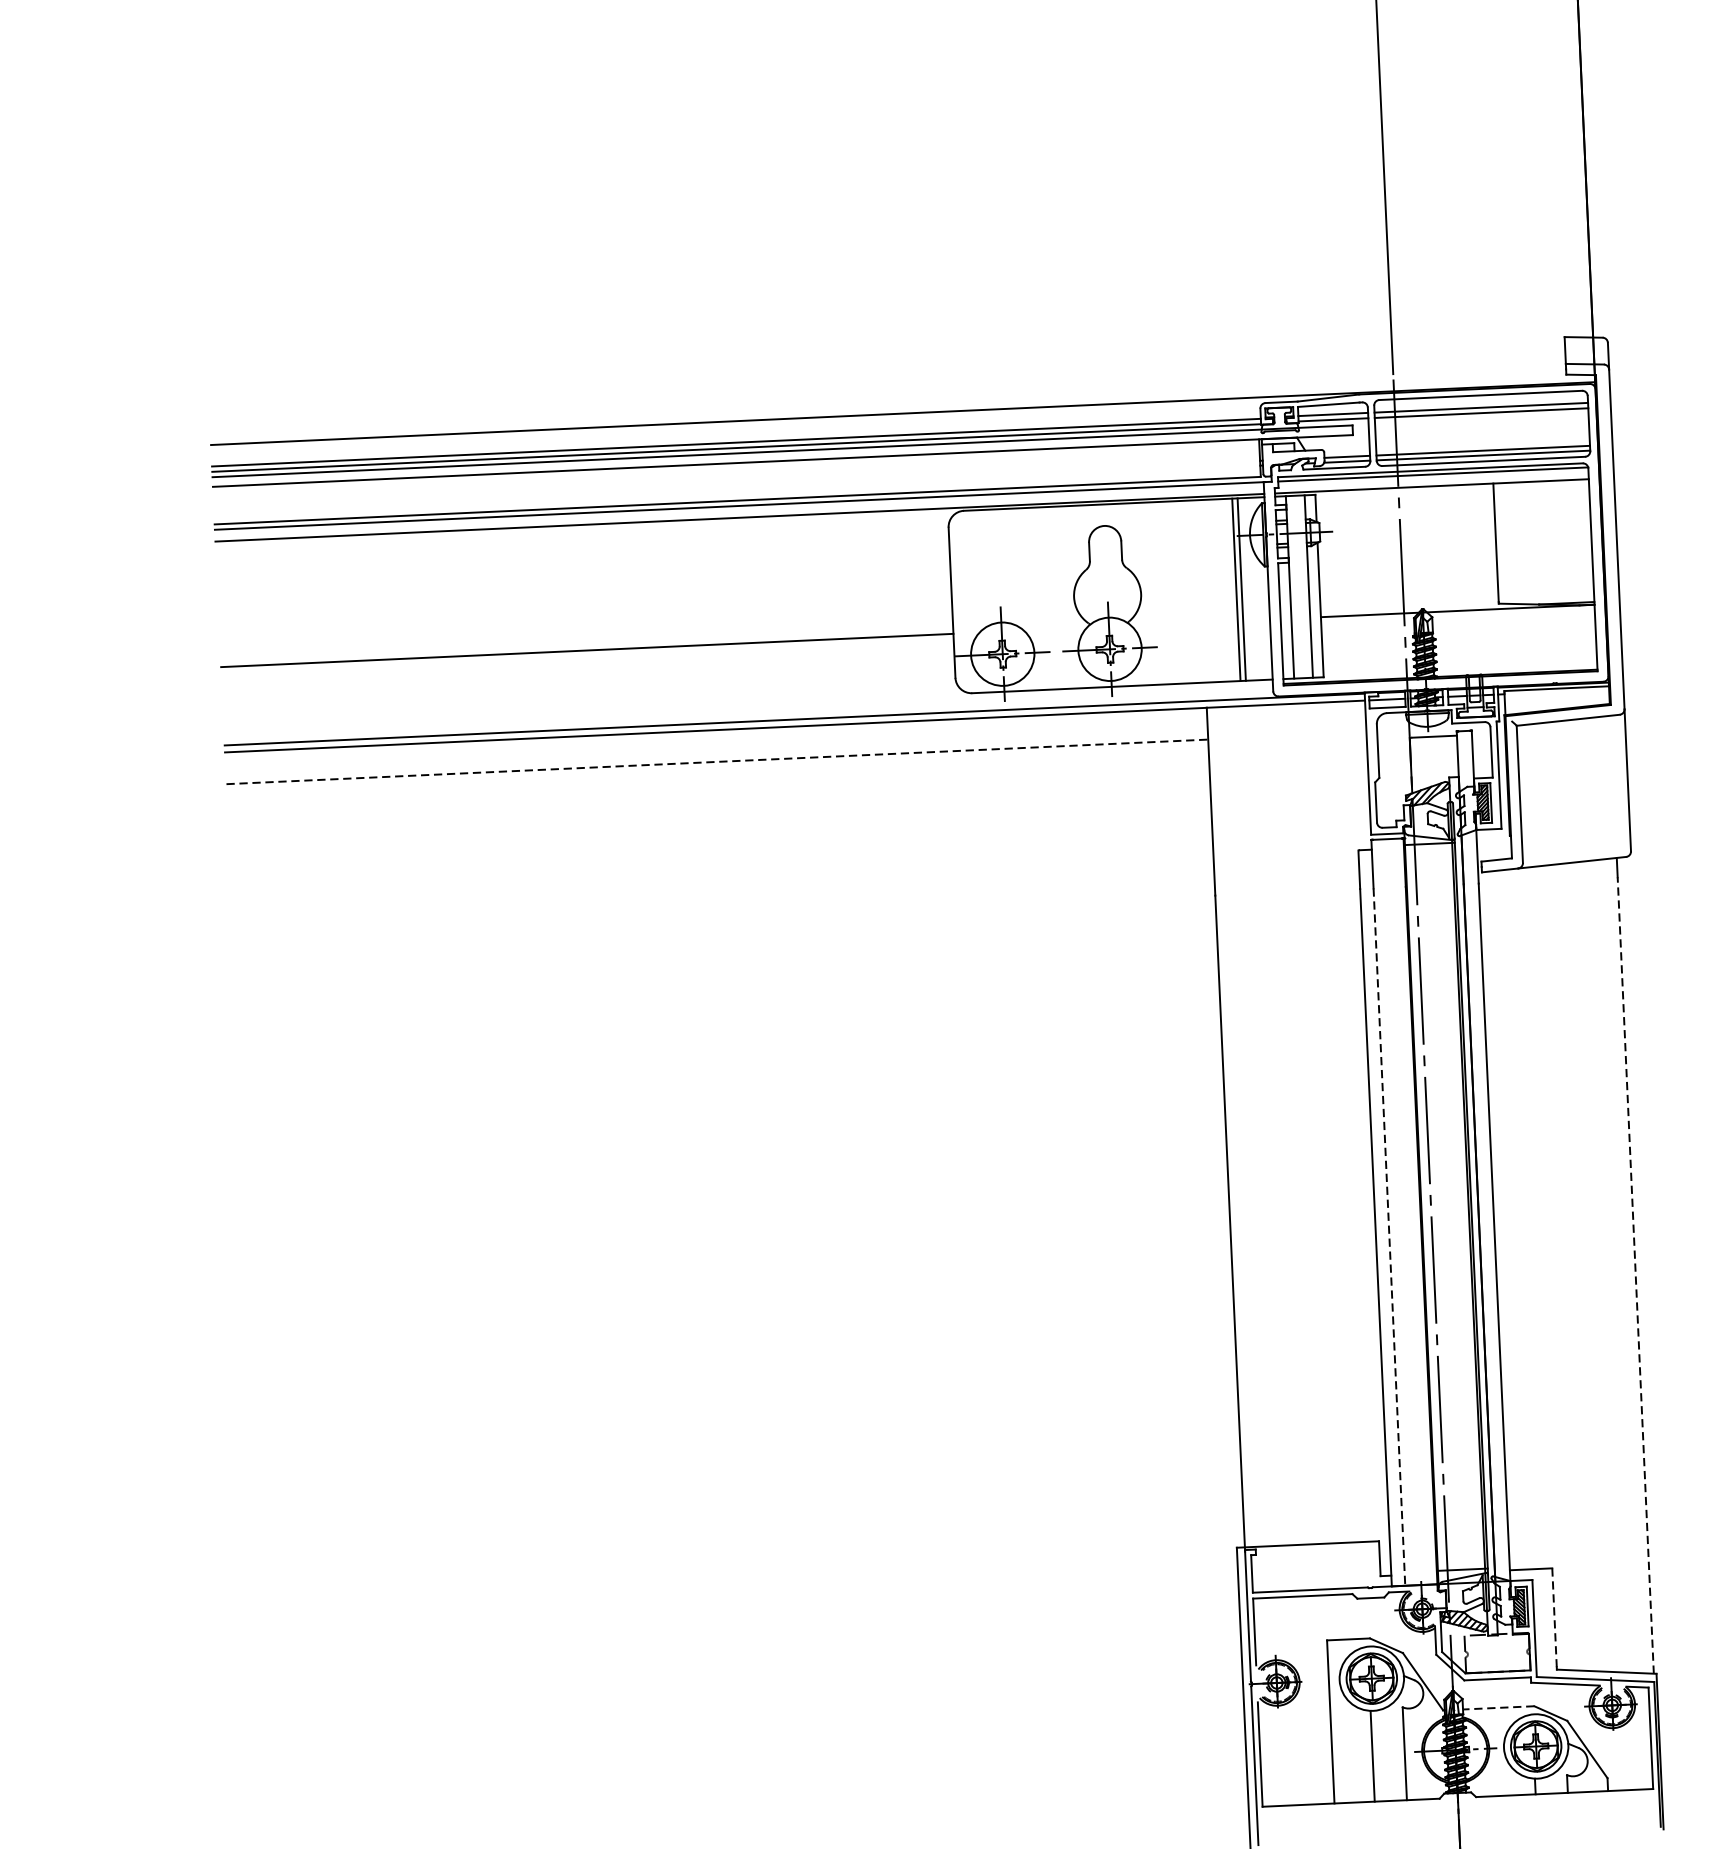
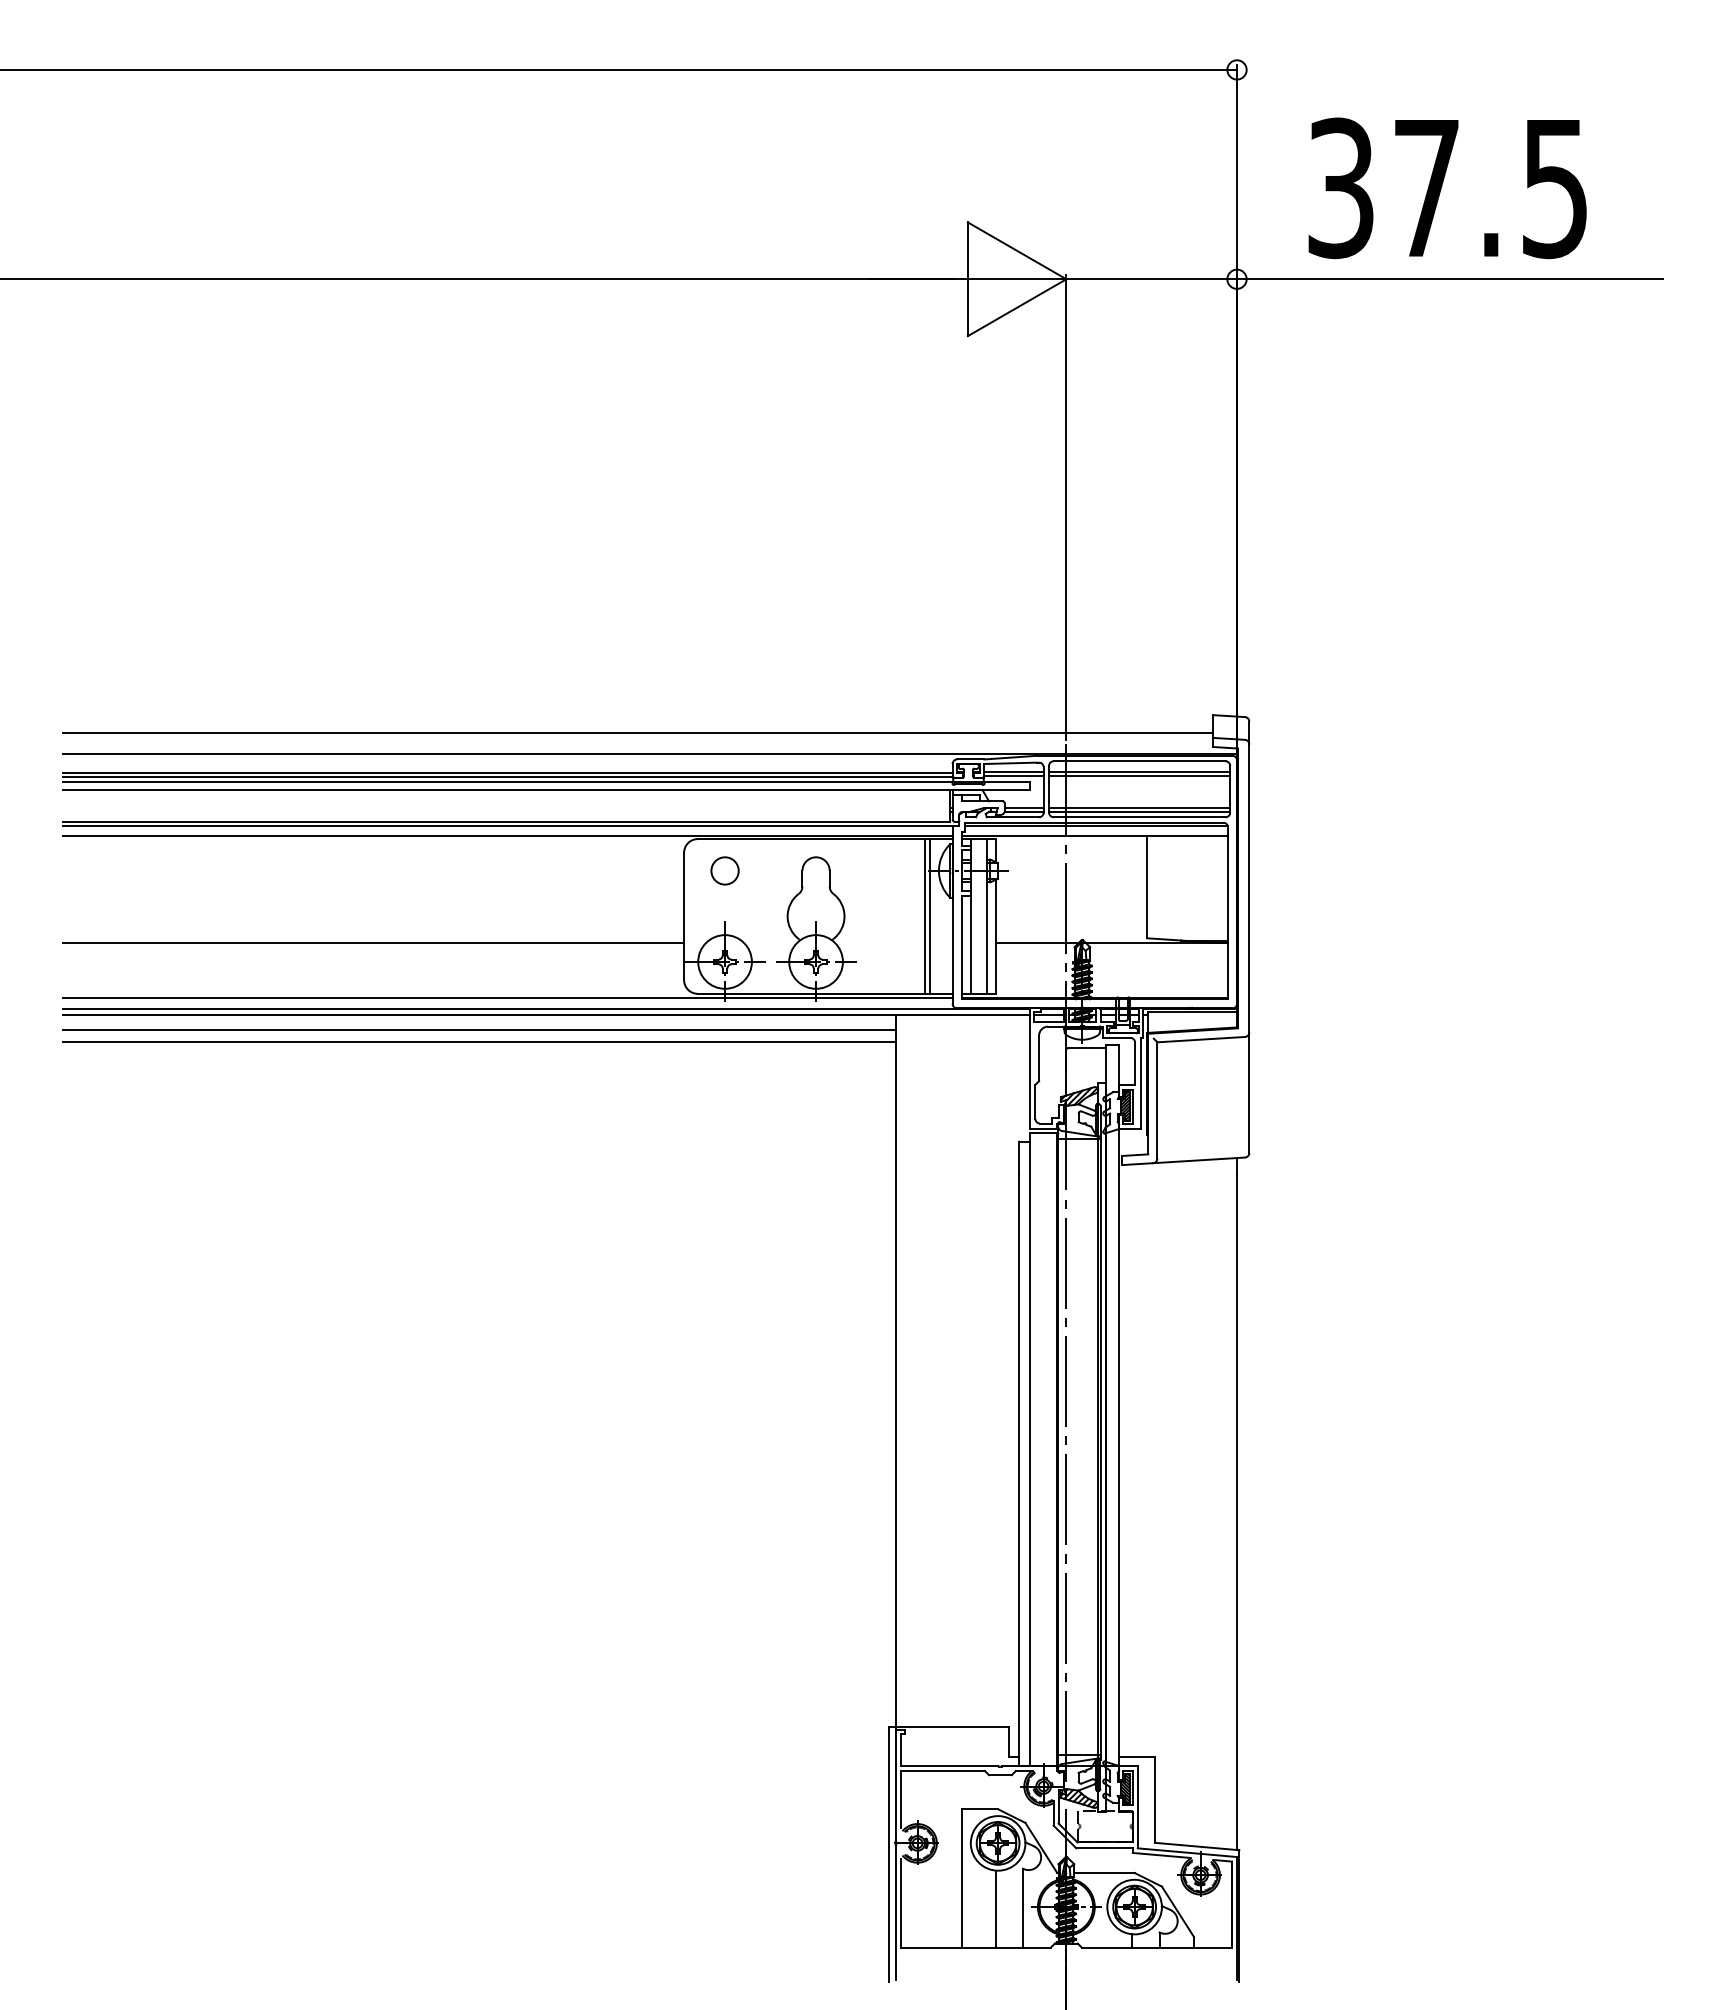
line: (887, 389) -> (637, 733), added
circle: (997, 546) -> (724, 870), added
line: (748, 707) -> (507, 997), added
line: (715, 747) -> (478, 1029), added
line: (717, 762) -> (479, 1042), dashed -> solid
line: (1388, 1237) -> (1029, 1470), dashed -> solid
line: (1636, 1275) -> (1237, 1512), dashed -> solid
line: (1554, 1617) -> (1155, 1798), dashed -> solid
line: (1497, 1707) -> (1103, 1872), dashed -> solid

